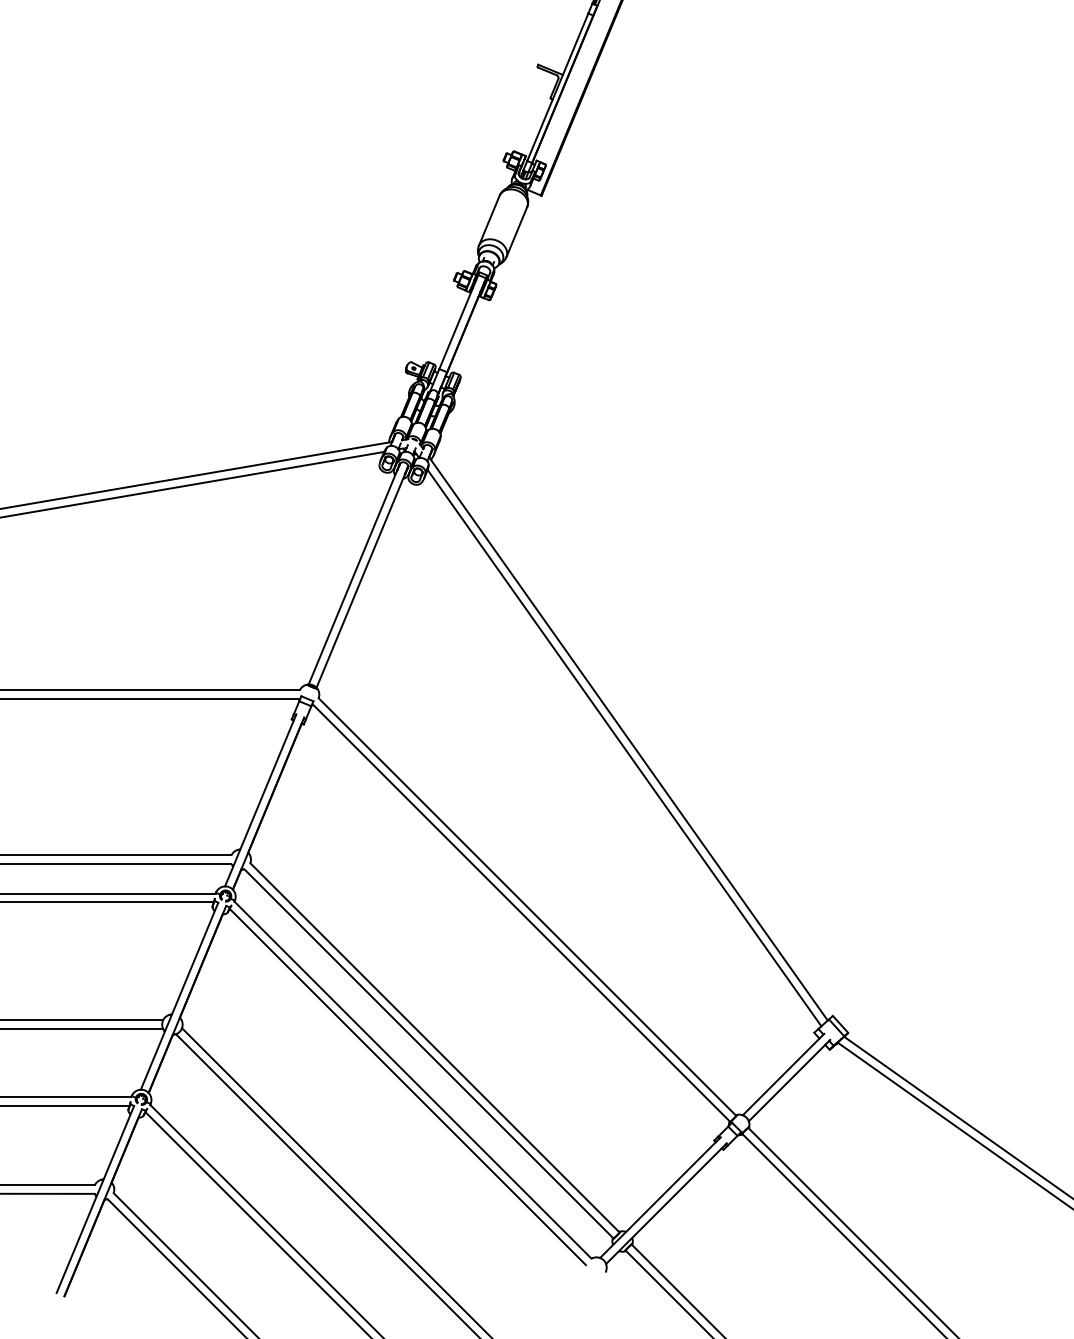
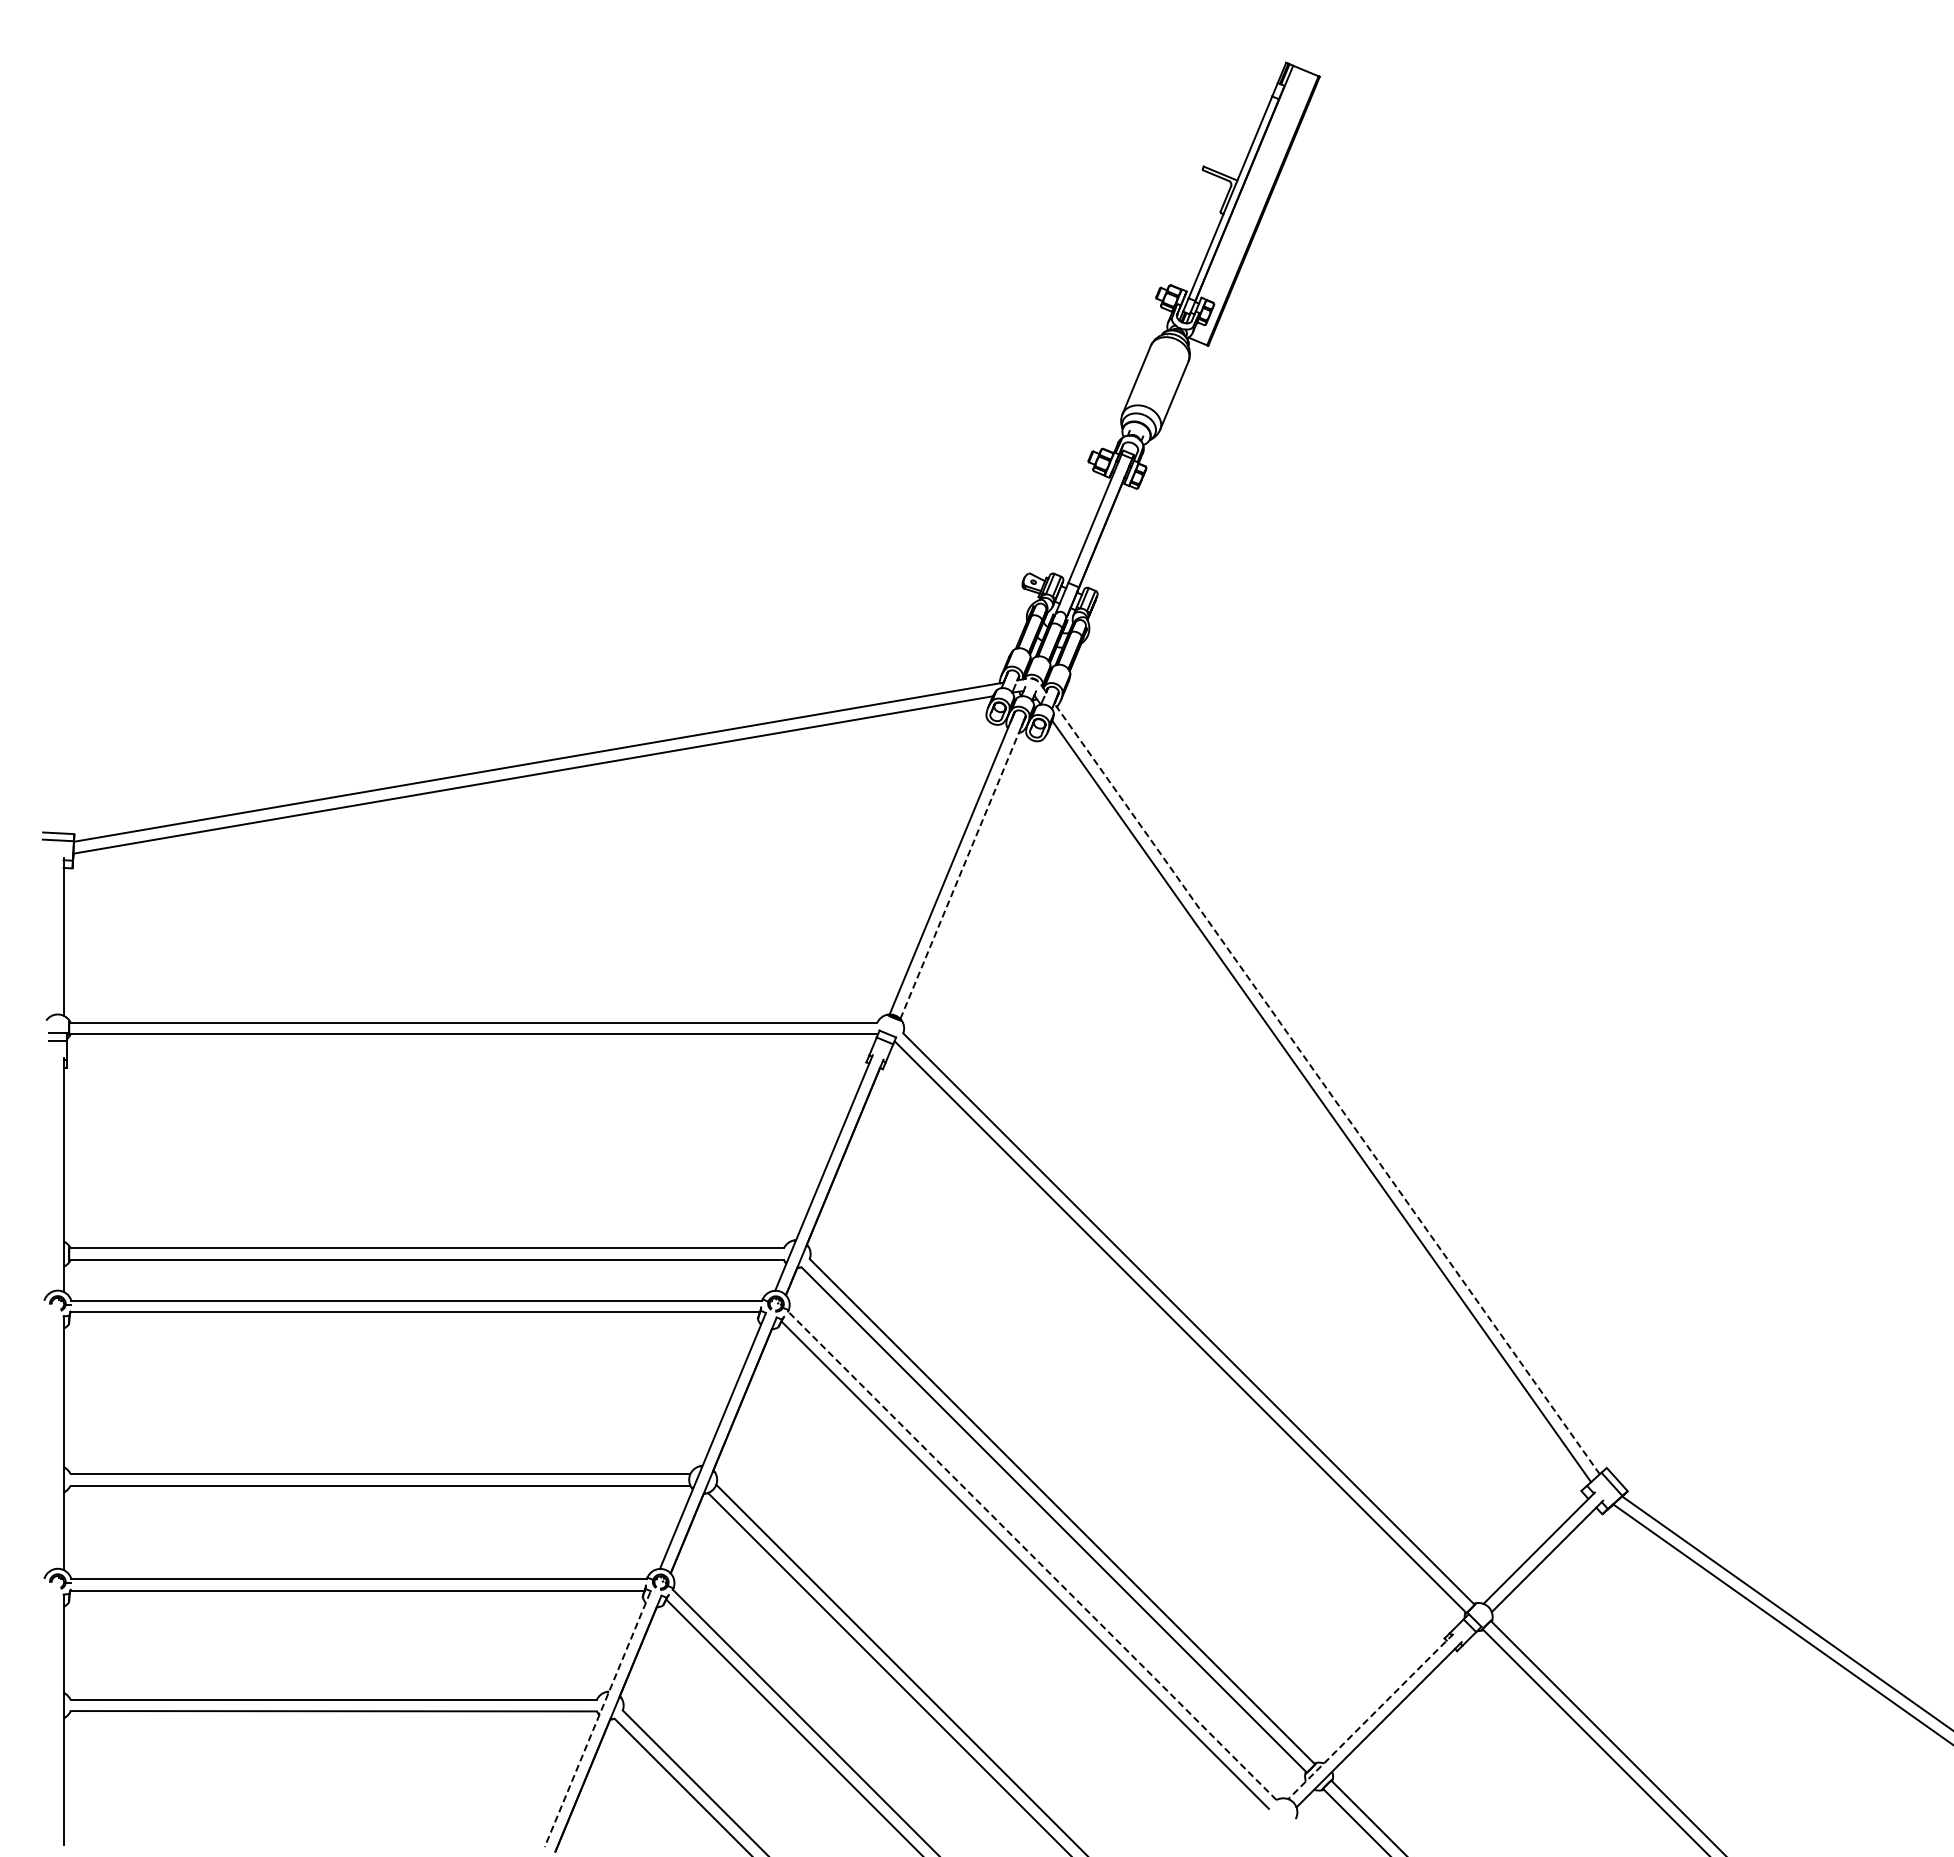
line: (362, 577) -> (963, 867), solid -> dashed
line: (628, 738) -> (1326, 1088), solid -> dashed
line: (412, 1079) -> (1031, 1555), solid -> dashed
line: (660, 1197) -> (1370, 1716), solid -> dashed
line: (95, 1199) -> (597, 1719), solid -> dashed

